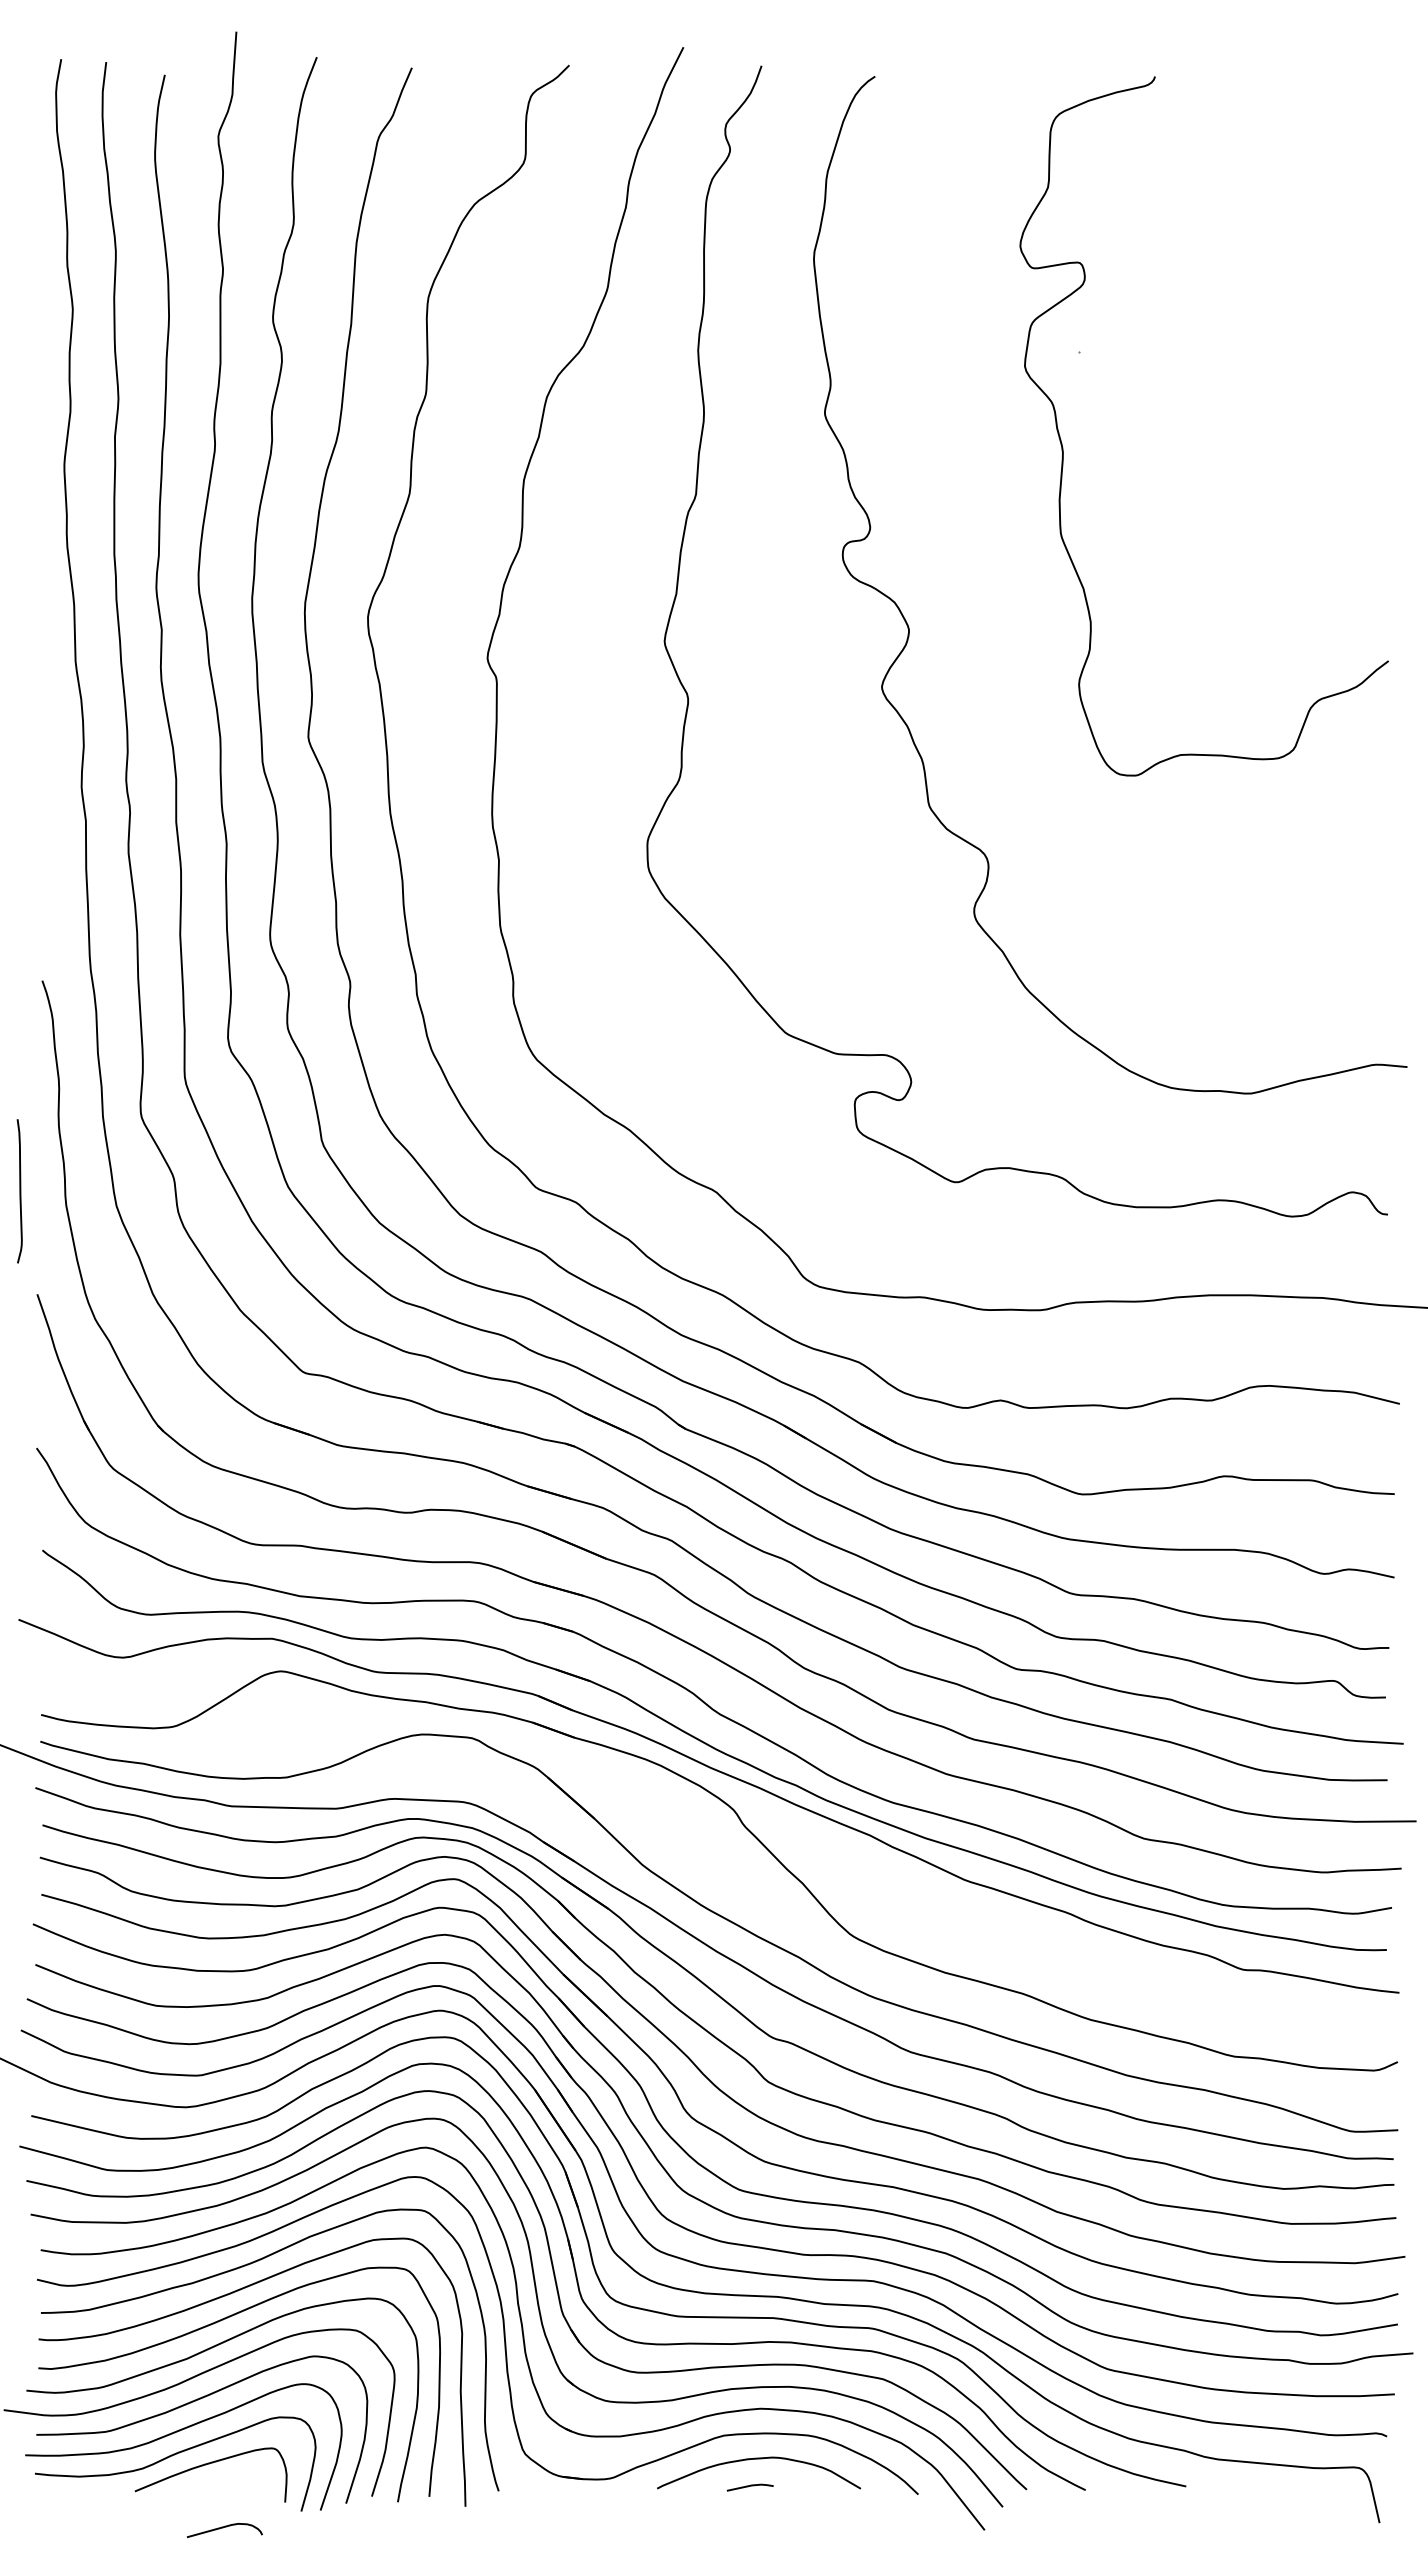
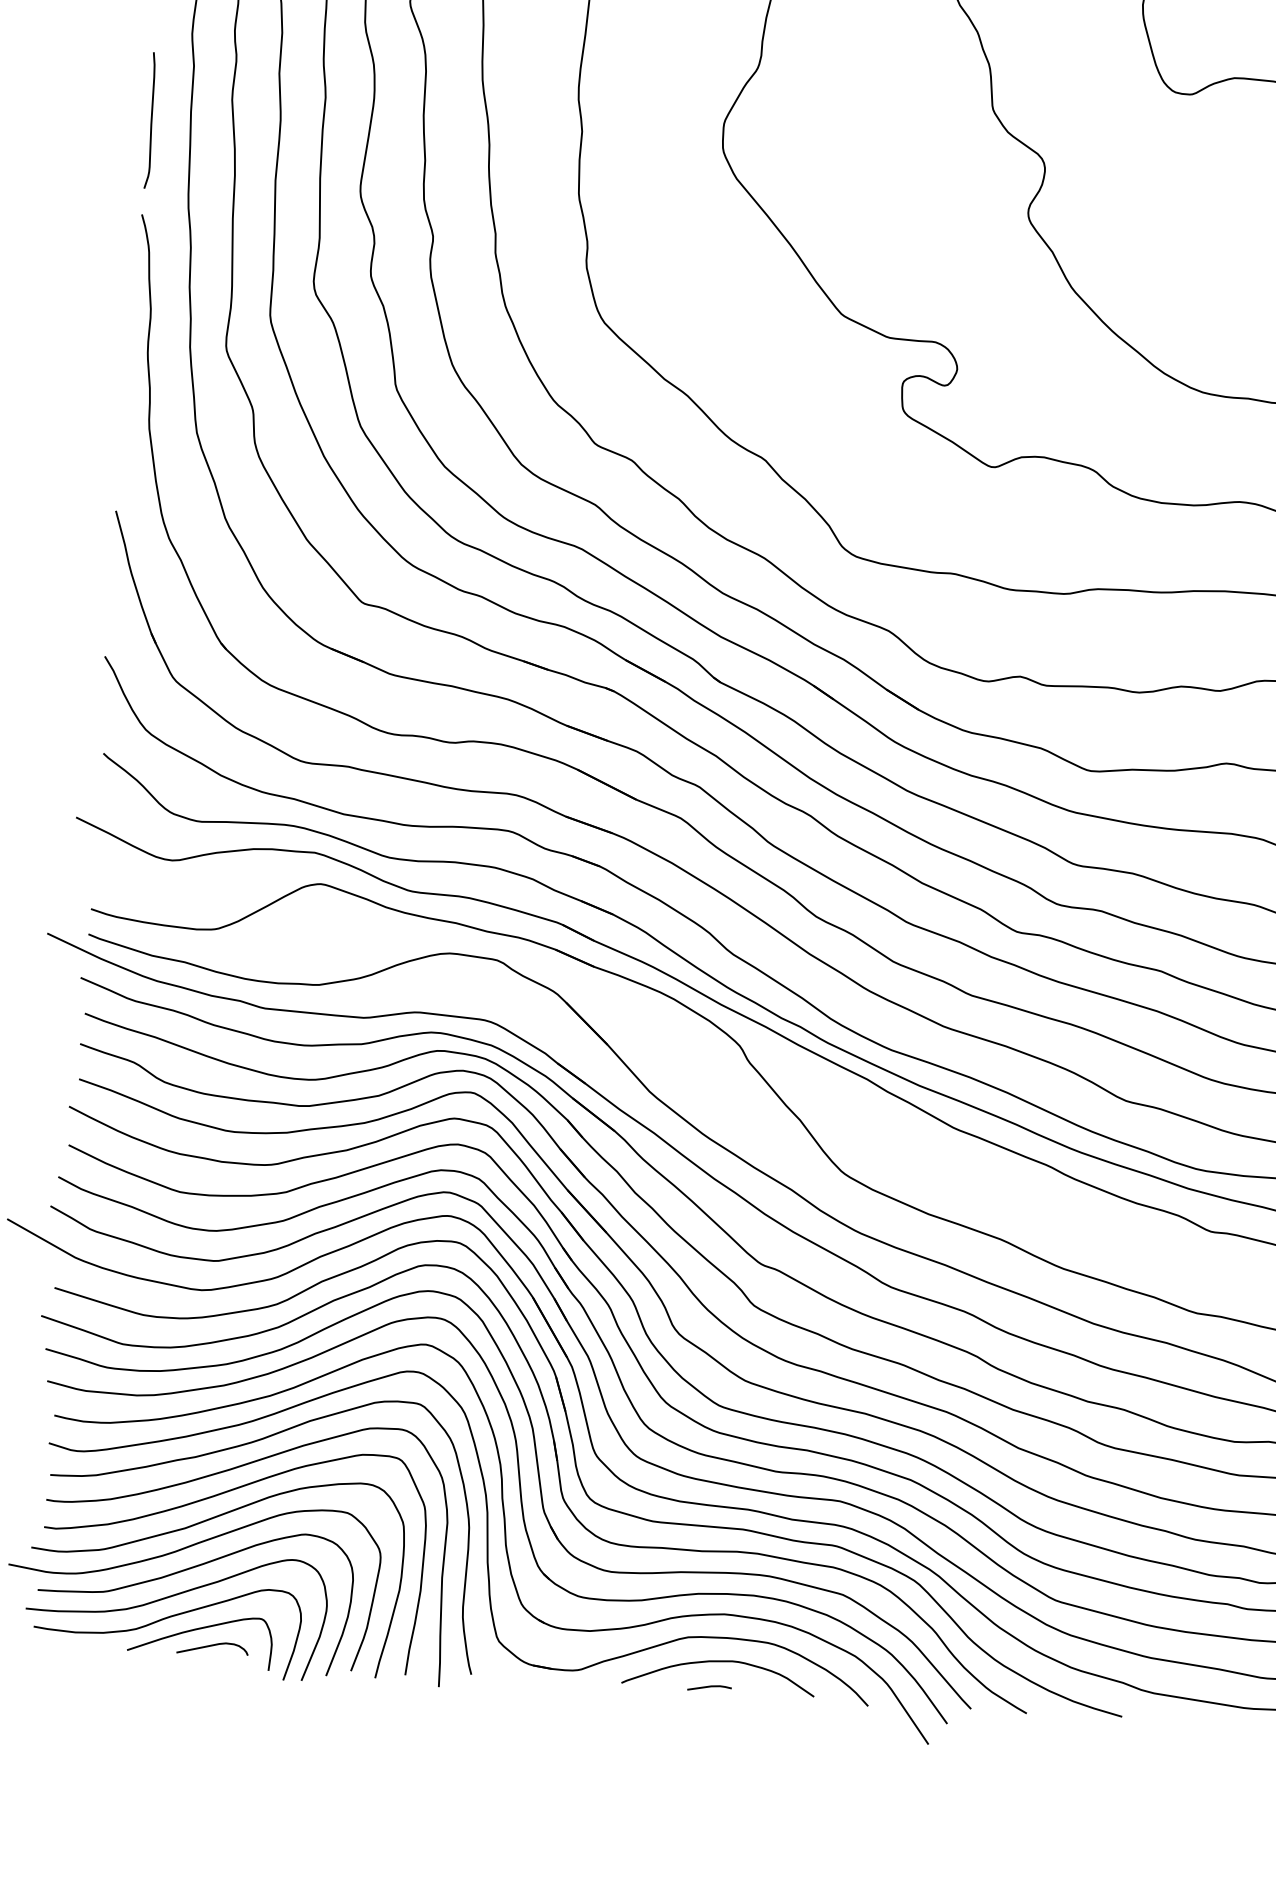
curve: (19, 1191) -> (150, 120), moved
curve: (223, 2528) -> (211, 1646), moved

